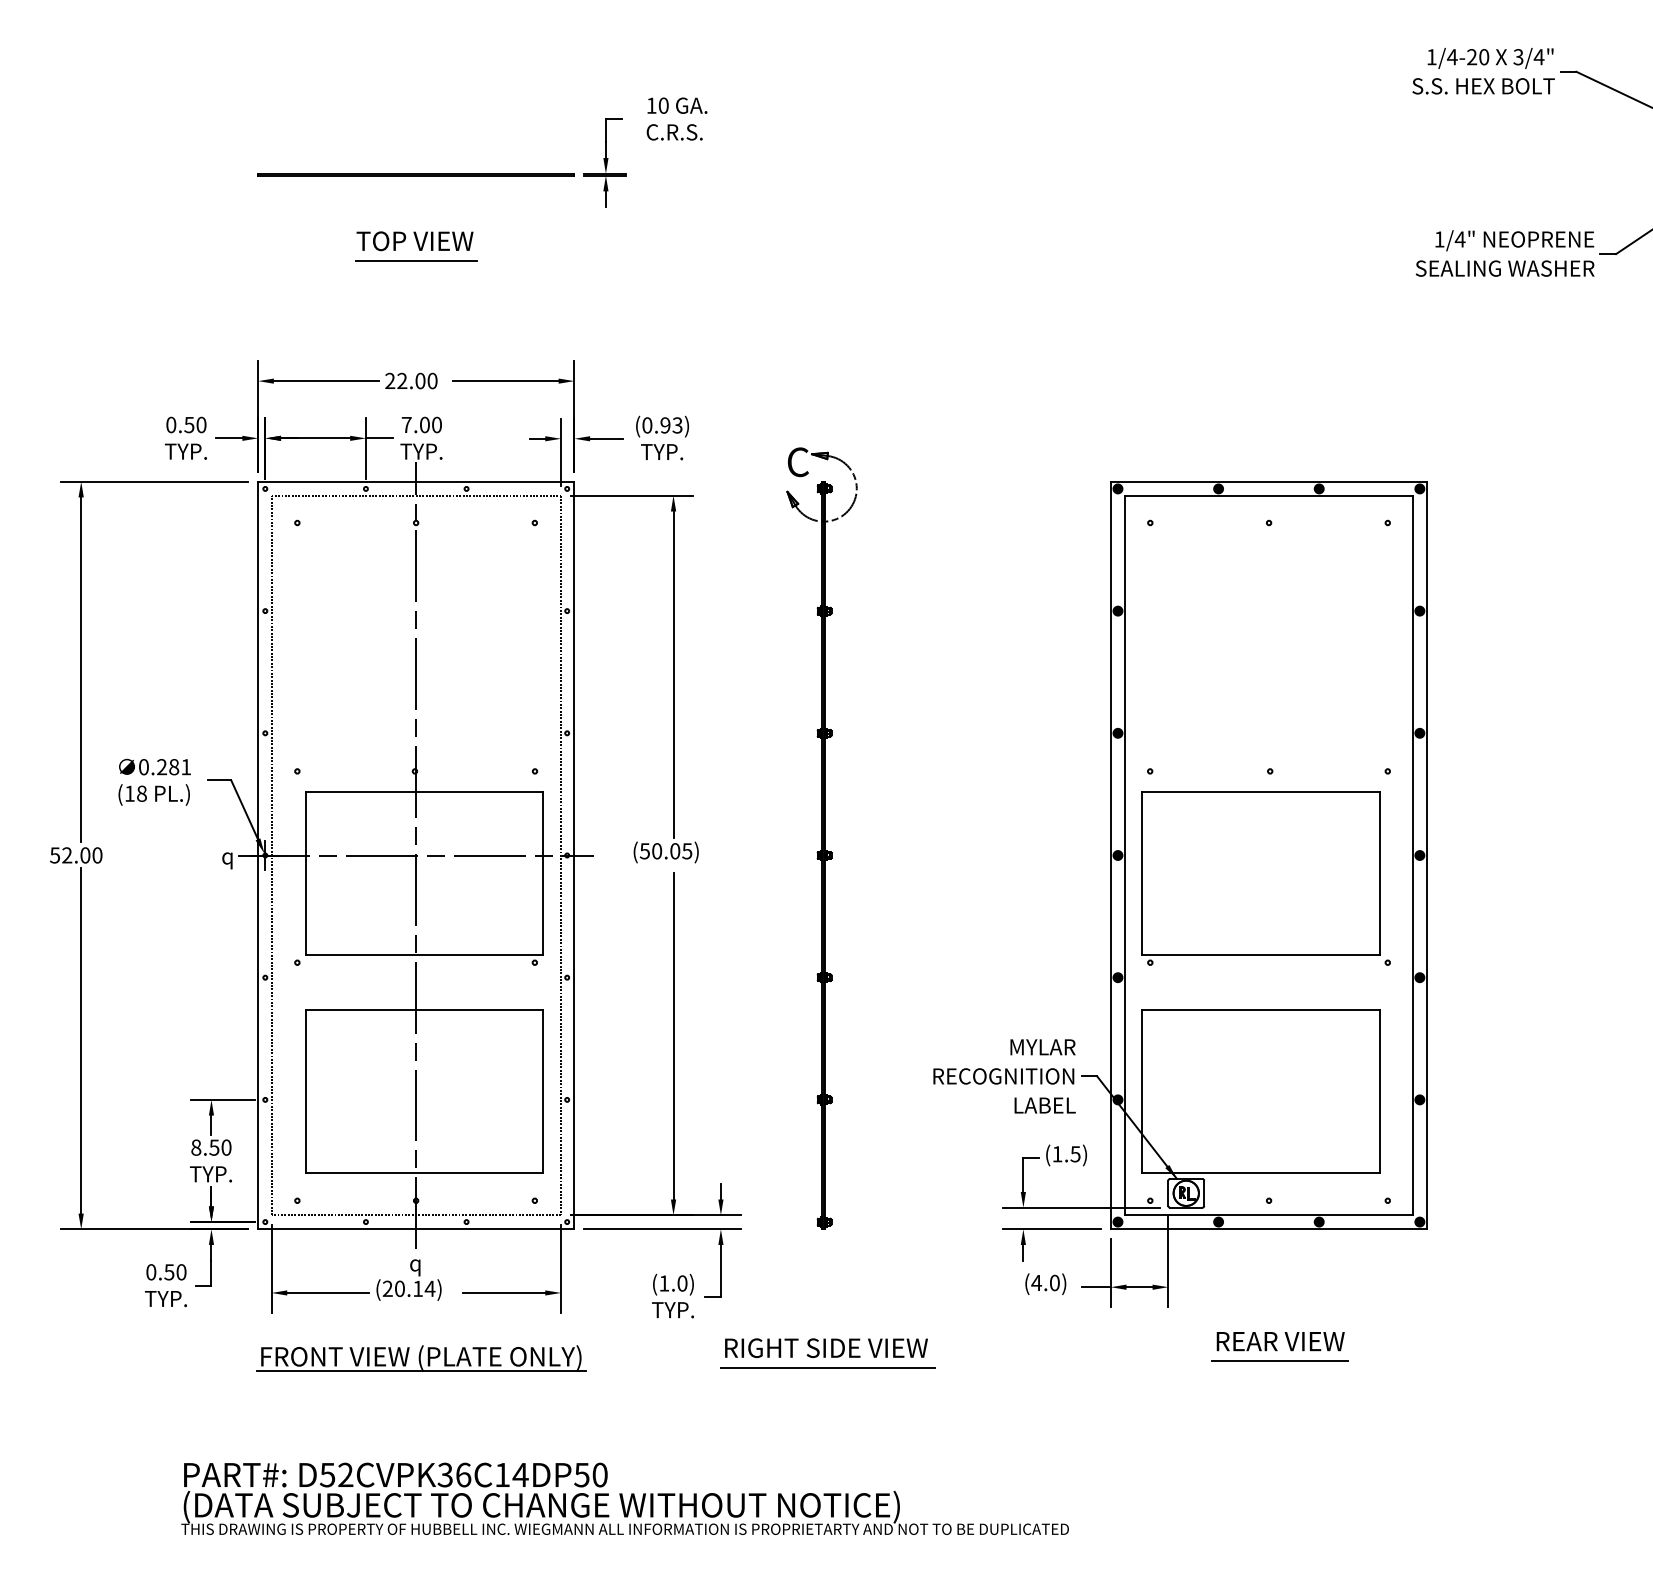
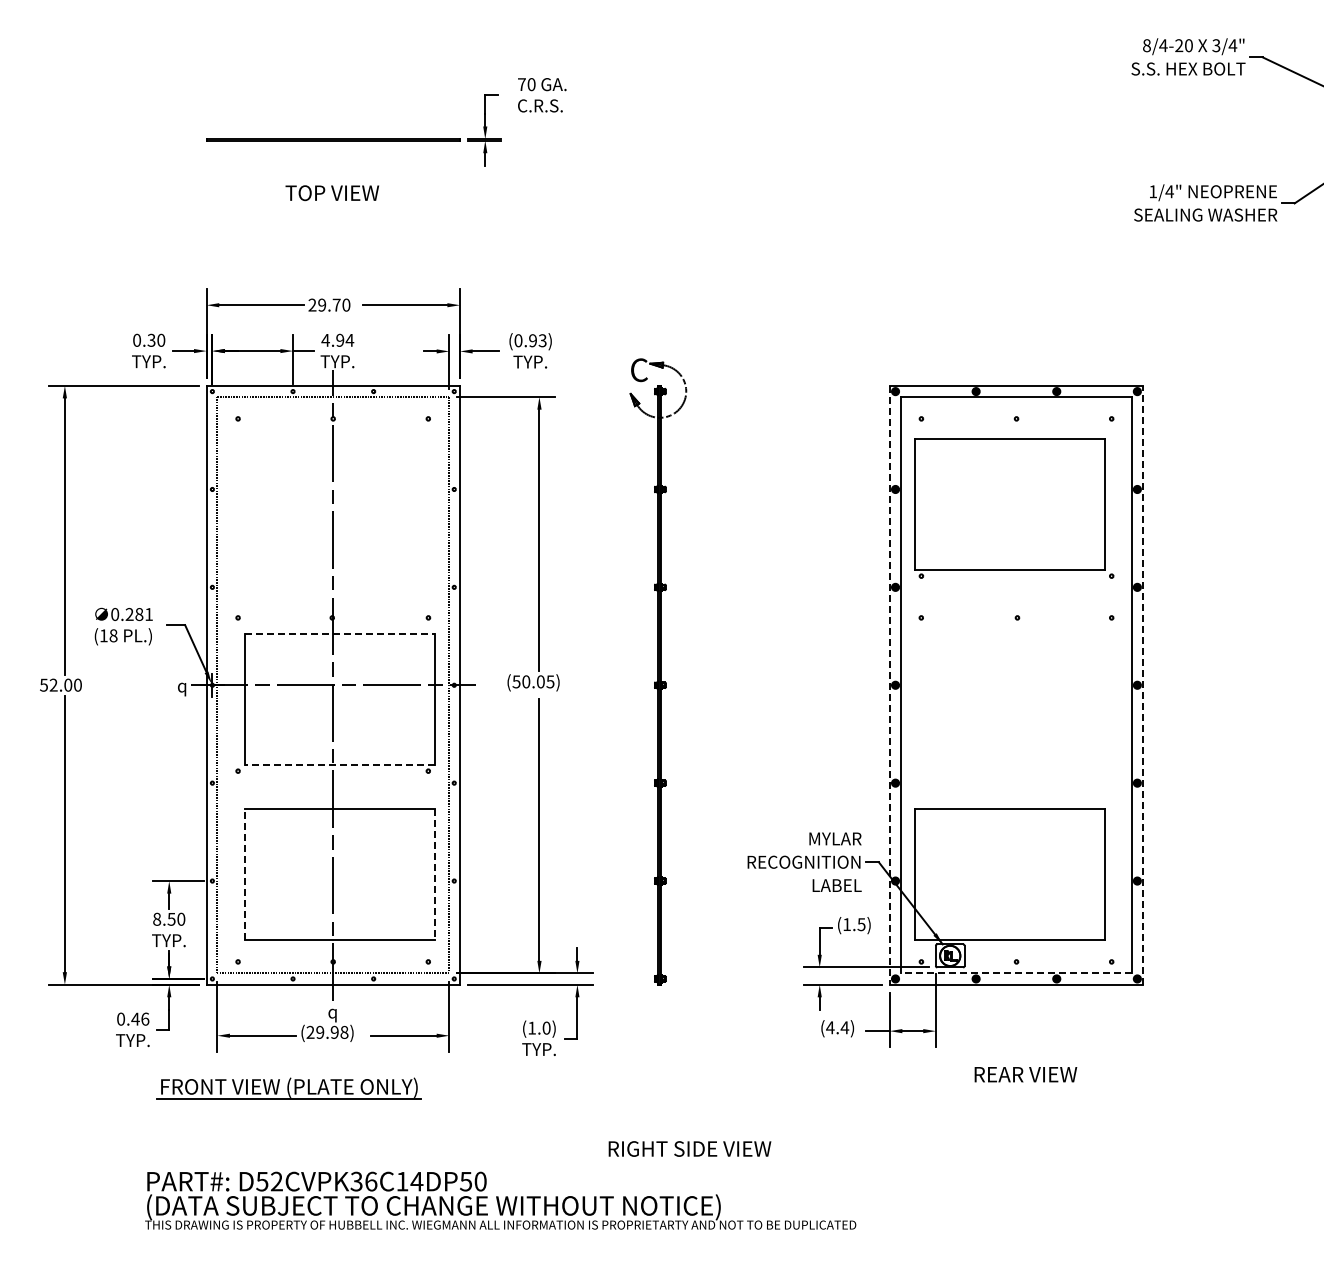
text: (1431, 56) -> (1146, 45), 1/4-20 -> 8/4-20
text: (651, 105) -> (521, 84), 10 -> 70
line: (415, 260) -> (332, 208), removed
text: (411, 380) -> (329, 304), 22.00 -> 29.70
text: (189, 423) -> (151, 339), 0.50 -> 0.30
text: (421, 423) -> (337, 339), 7.00 -> 4.94
line: (425, 792) -> (340, 634), solid -> dashed
line: (1427, 854) -> (1143, 684), solid -> dashed
line: (1110, 855) -> (889, 685), solid -> dashed
part: (1266, 878) -> (1014, 508), moved
line: (423, 954) -> (339, 764), solid -> dashed
line: (305, 1091) -> (244, 874), solid -> dashed
line: (543, 1092) -> (435, 875), solid -> dashed
line: (1267, 1215) -> (1015, 973), solid -> dashed
text: (175, 1271) -> (140, 1018), 0.50 -> 0.46
text: (1054, 1282) -> (844, 1027), (4.0) -> (4.4)
text: (415, 1287) -> (332, 1031), (20.14) -> (29.98)
text: (825, 1347) -> (689, 1148), moved
part: (420, 1358) -> (288, 1088), moved
line: (1280, 1361) -> (1025, 1090), removed
line: (828, 1367) -> (663, 1095), removed

